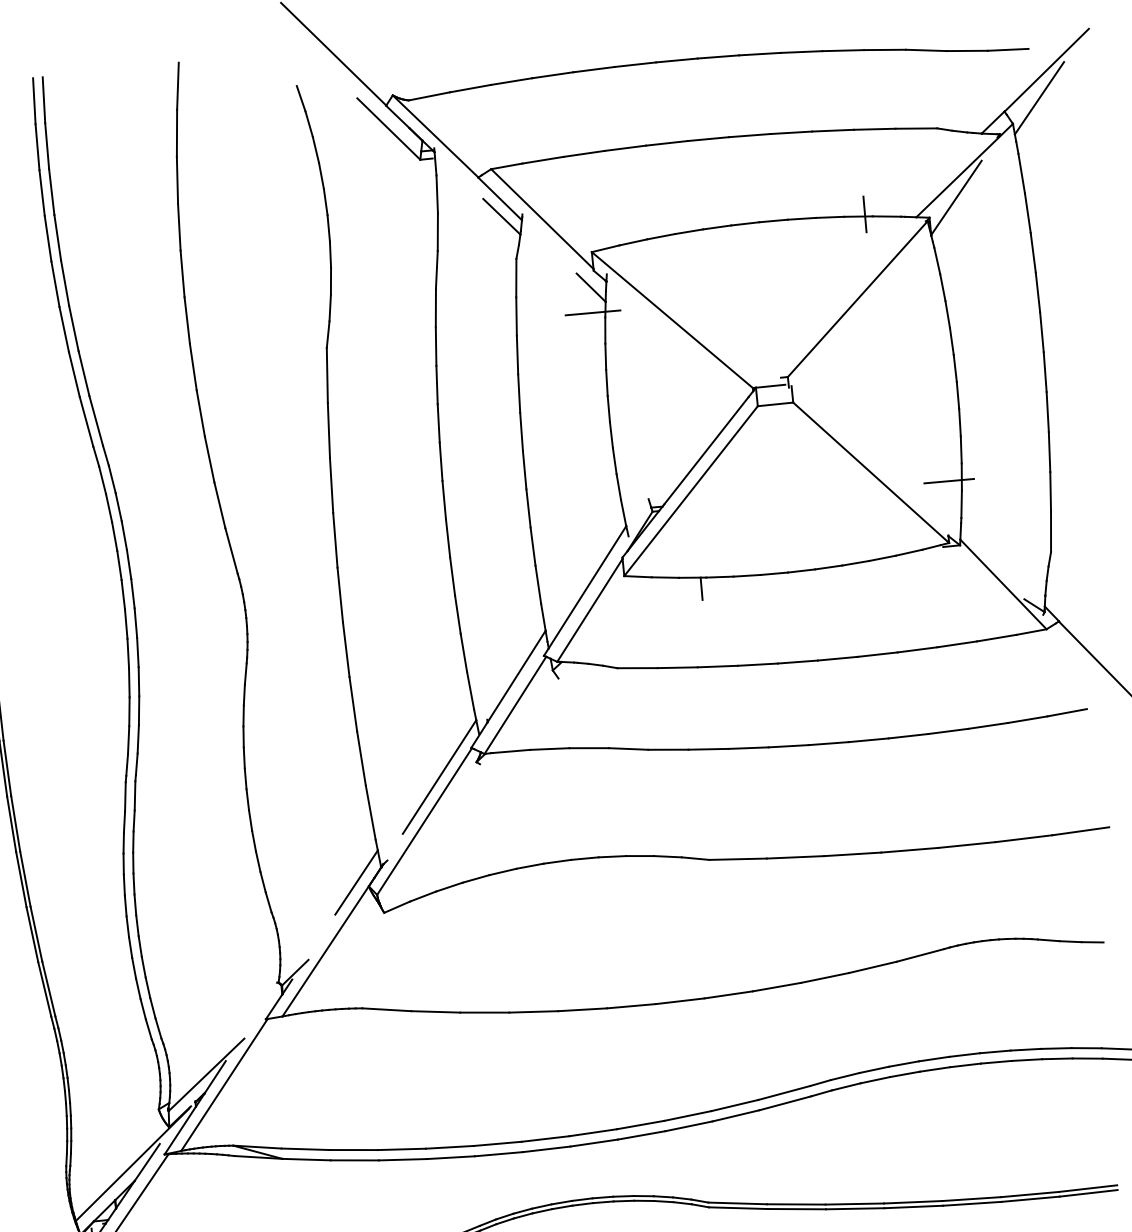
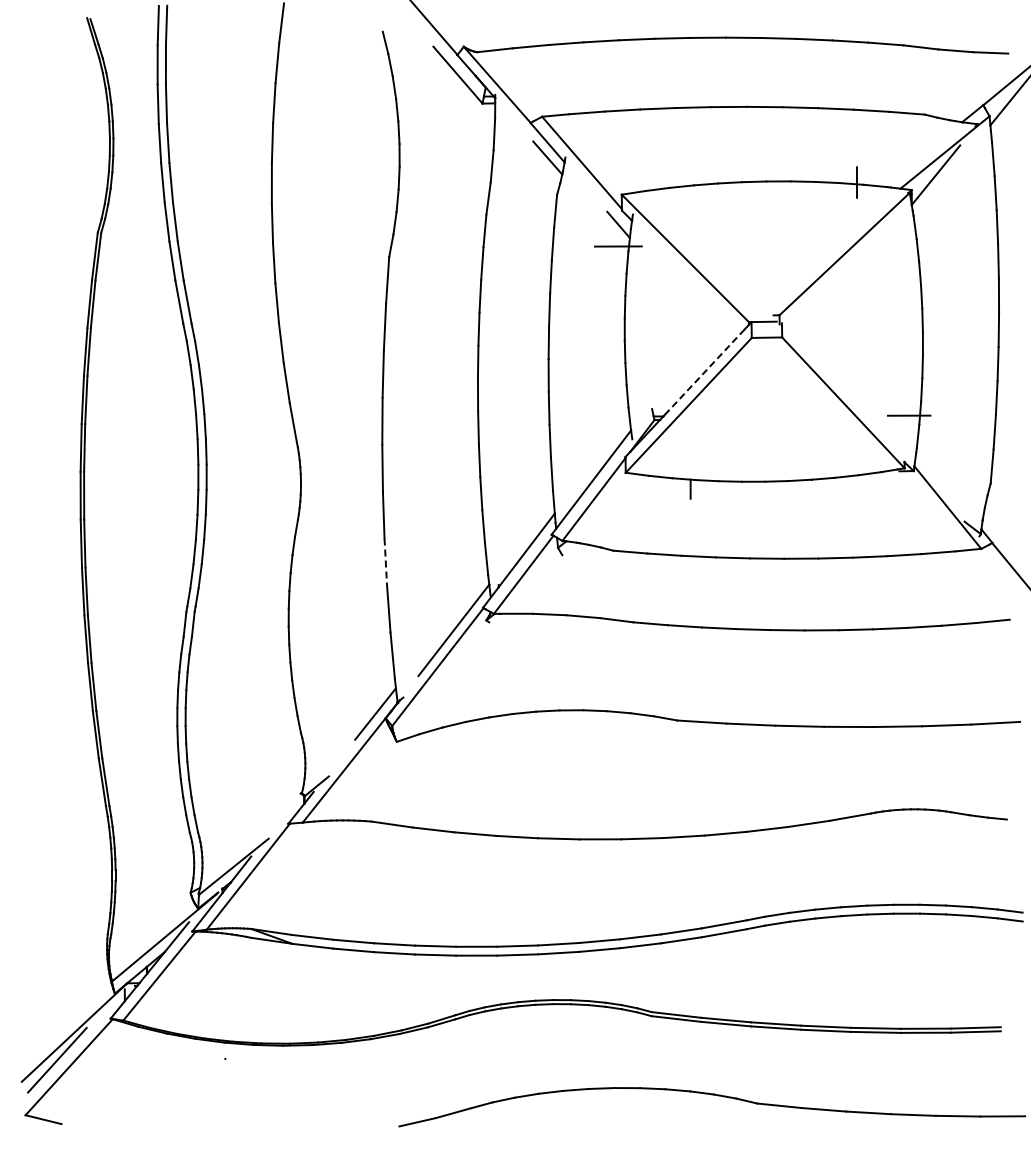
line: (706, 451) -> (704, 372), solid -> dashed
line: (353, 704) -> (385, 562), solid -> dashed

